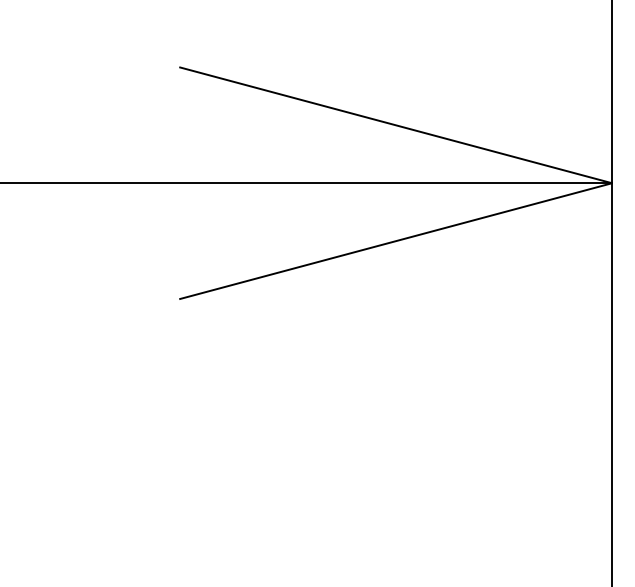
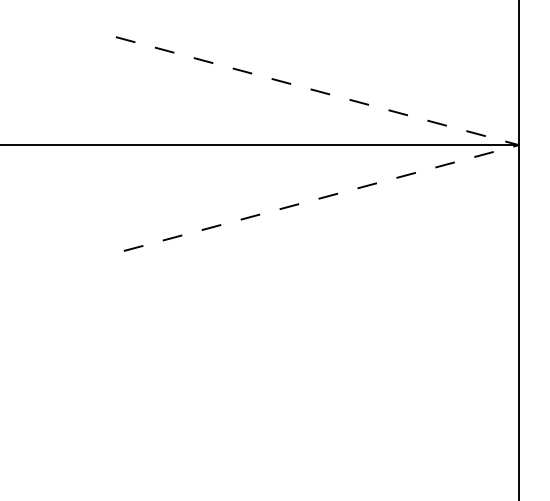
line: (612, 183) -> (519, 145), solid -> dashed

